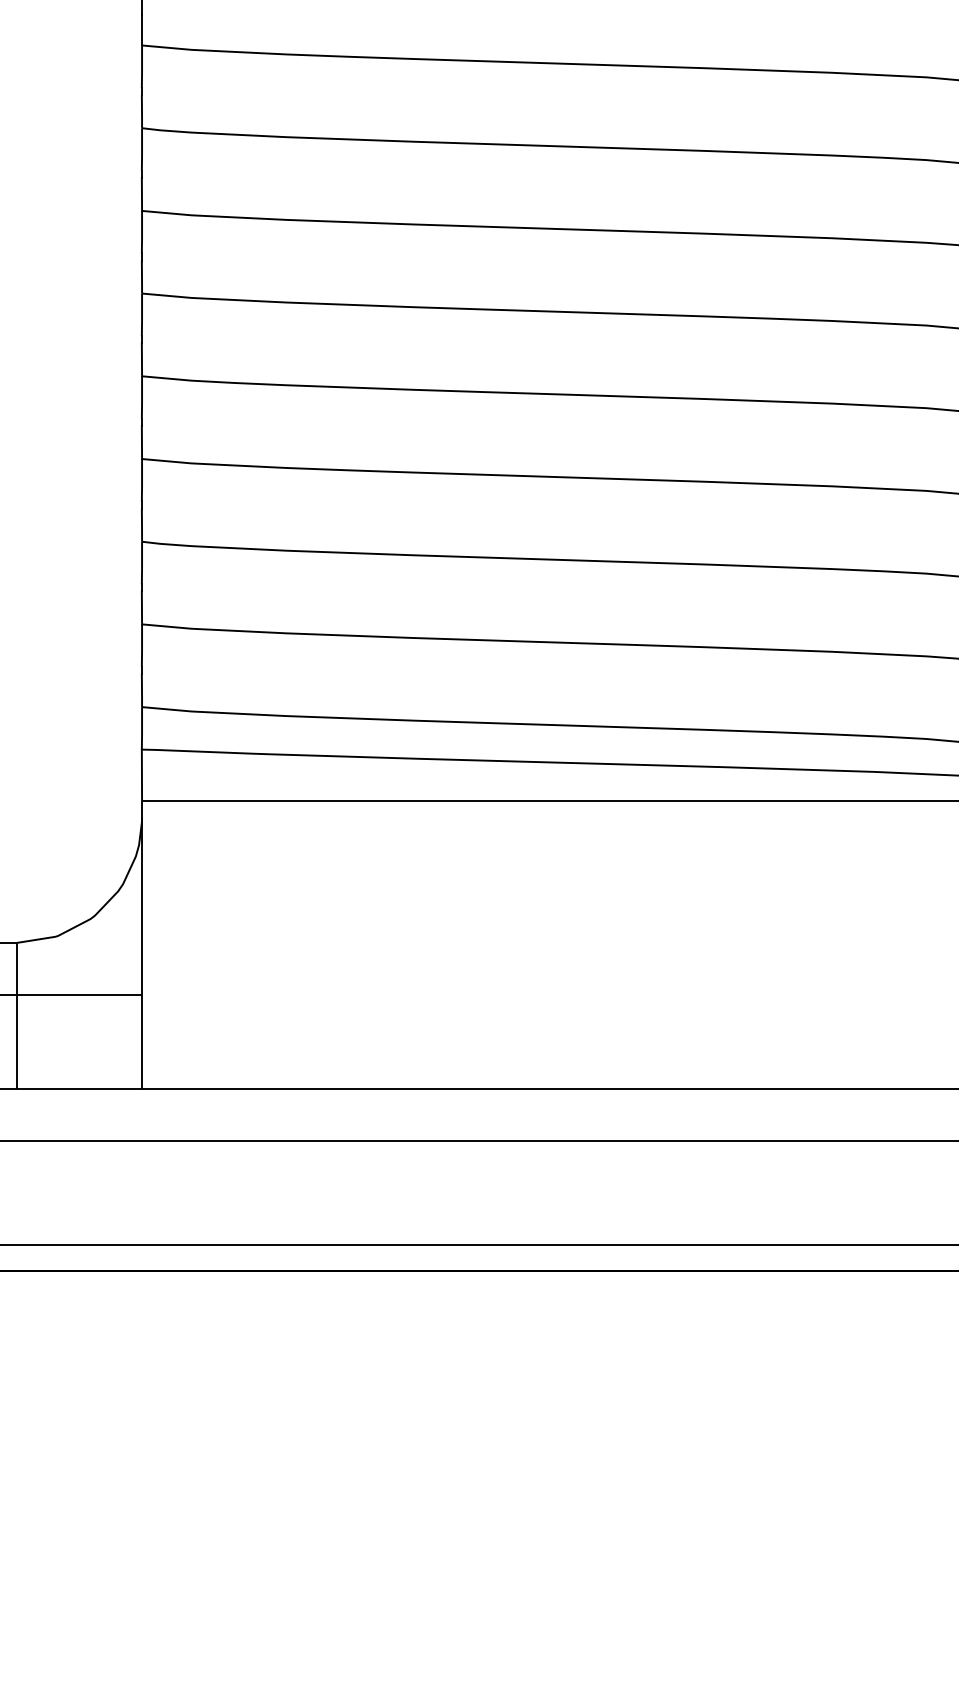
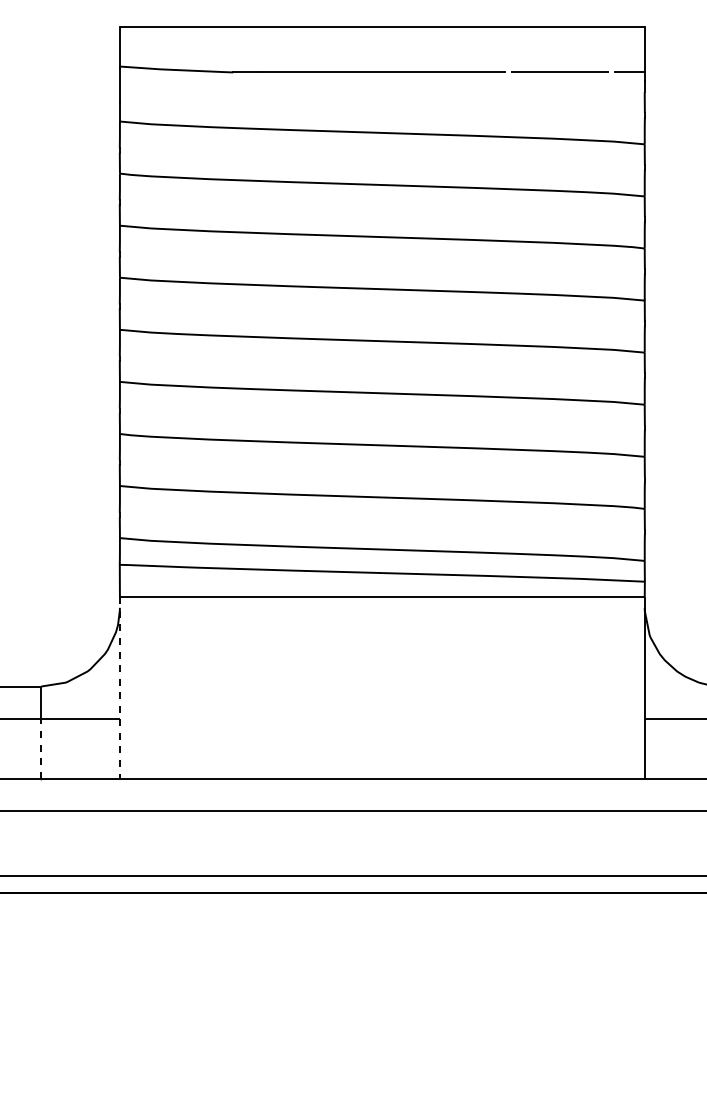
line: (141, 944) -> (119, 687), solid -> dashed
line: (17, 1042) -> (41, 749), solid -> dashed

